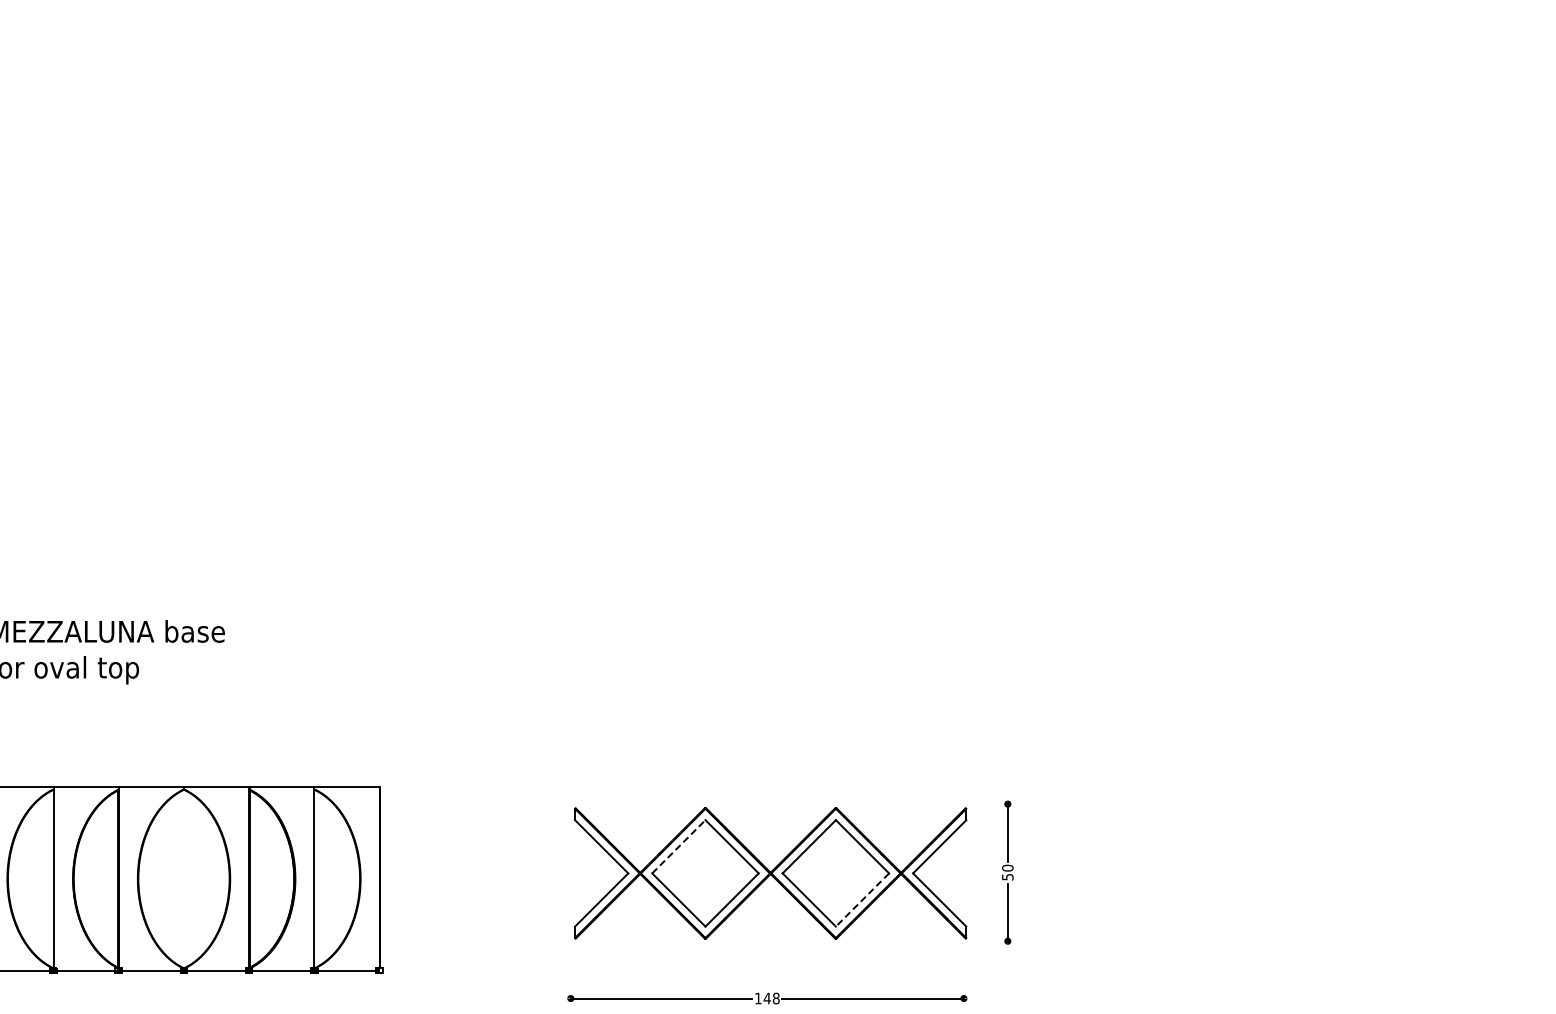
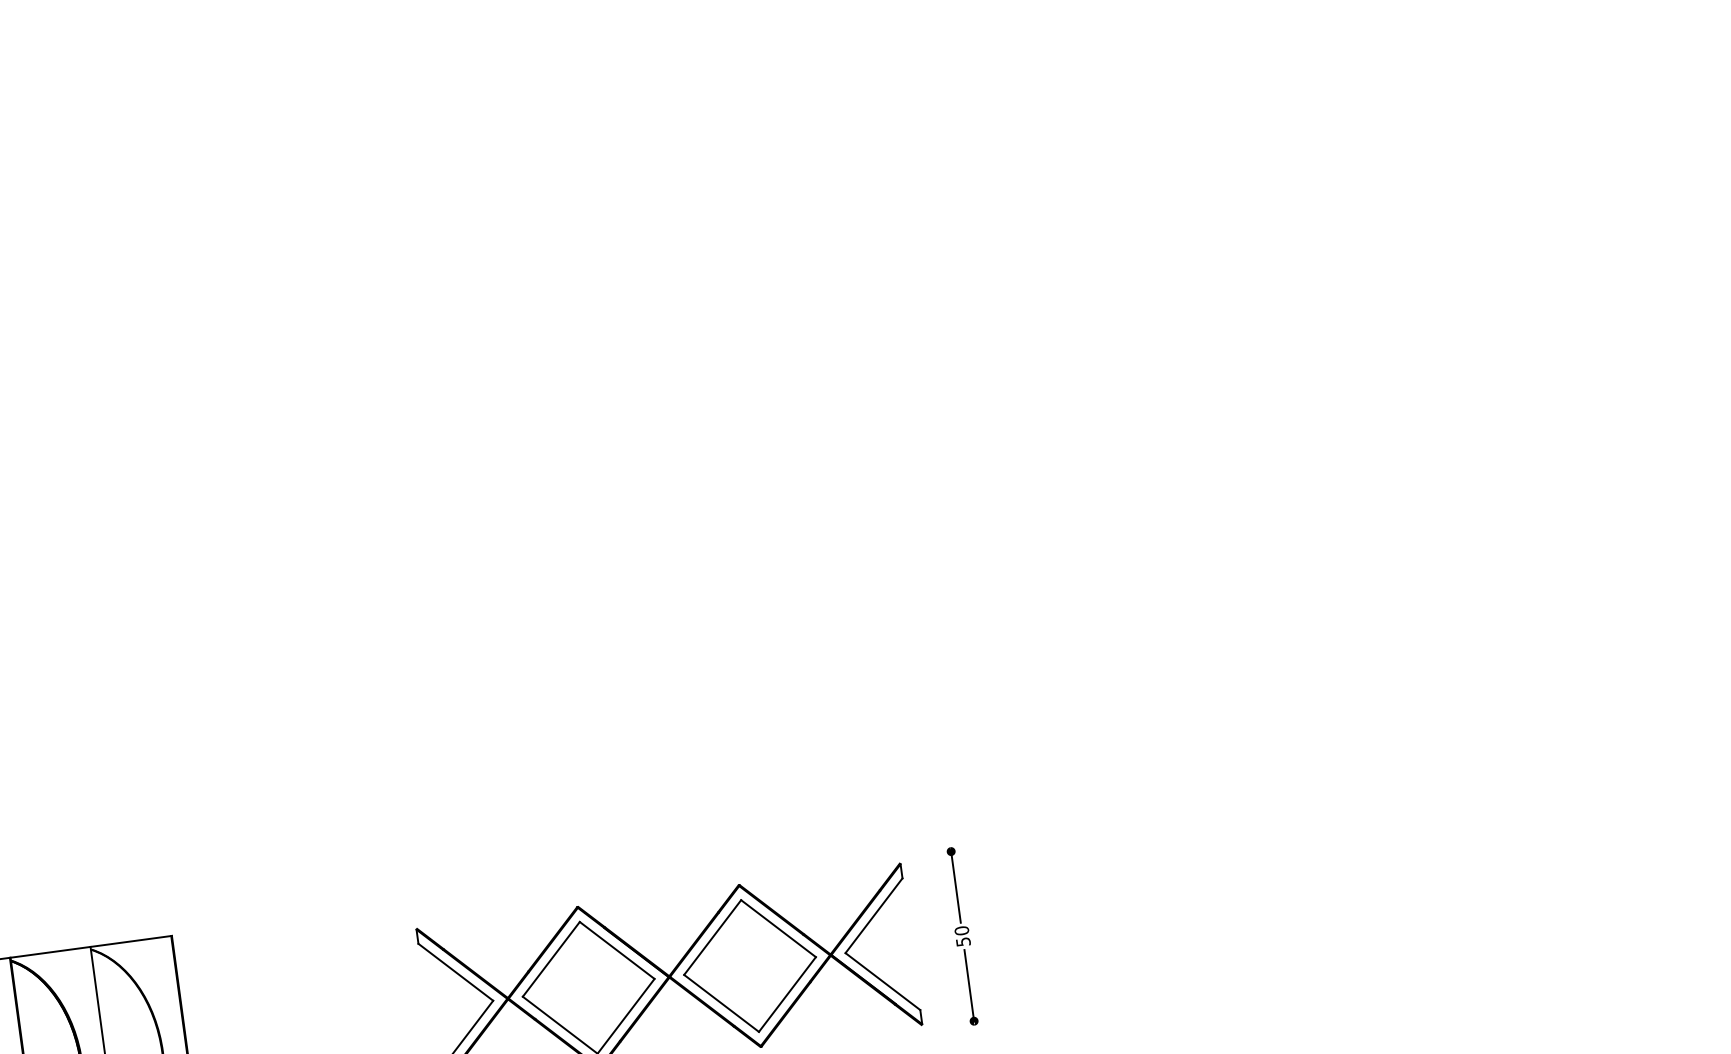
line: (678, 846) -> (550, 959), dashed -> solid
line: (862, 900) -> (787, 995), dashed -> solid

